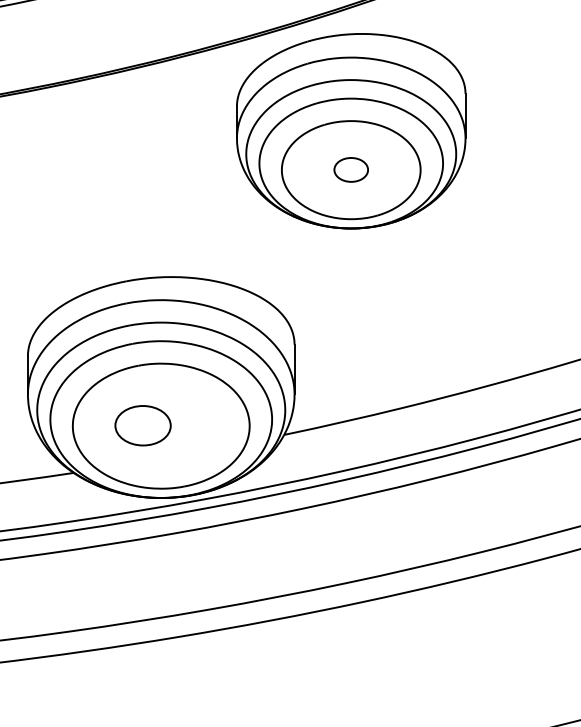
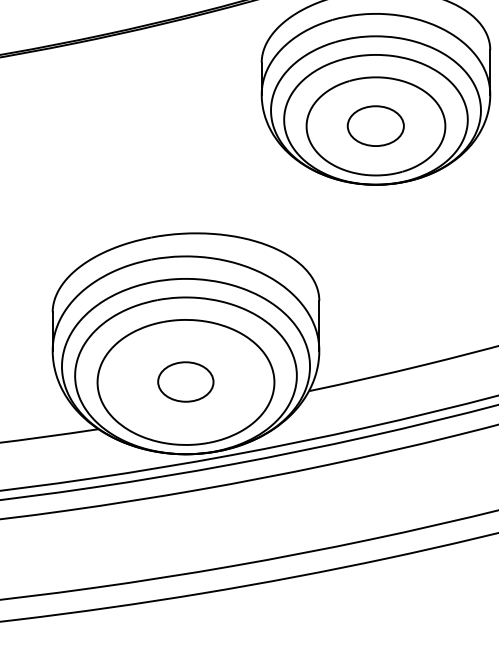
part: (351, 169) -> (376, 125), size x1.67
part: (142, 425) -> (185, 381), moved

